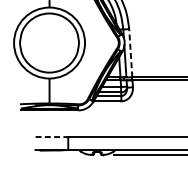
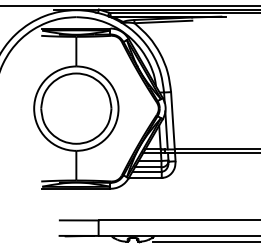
line: (130, 53) -> (172, 120), dashed -> solid
line: (52, 137) -> (79, 220), dashed -> solid

